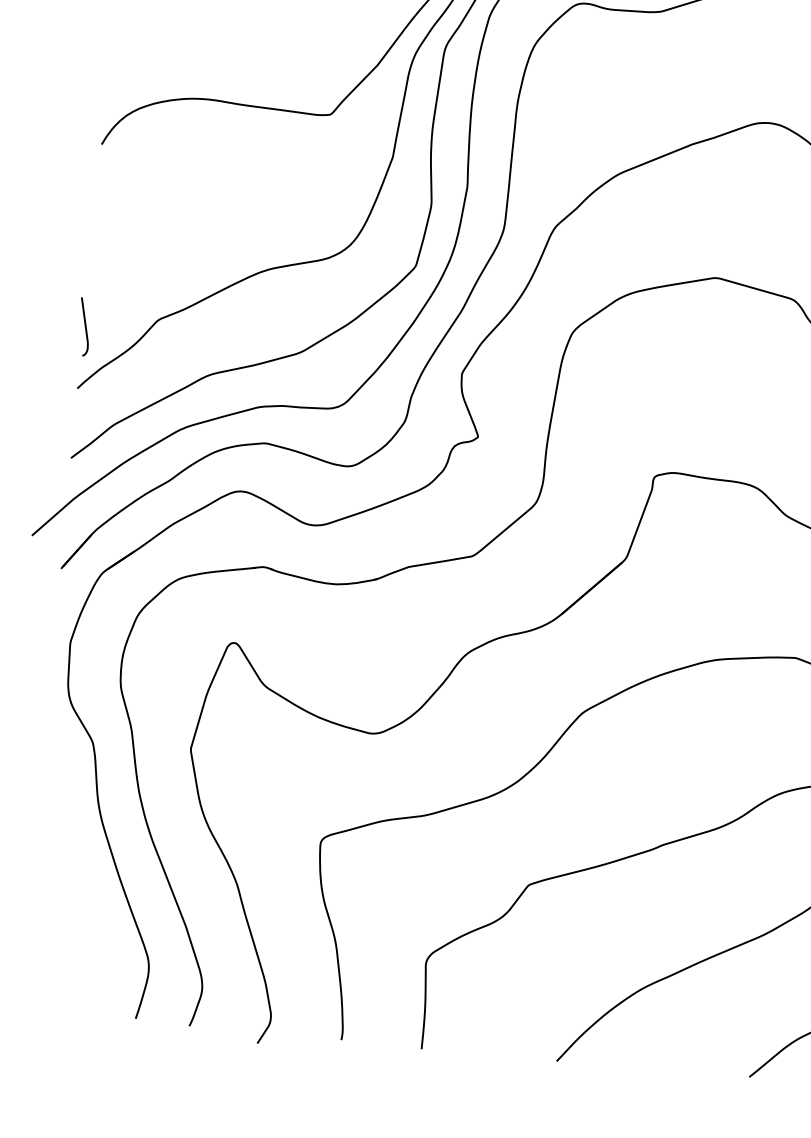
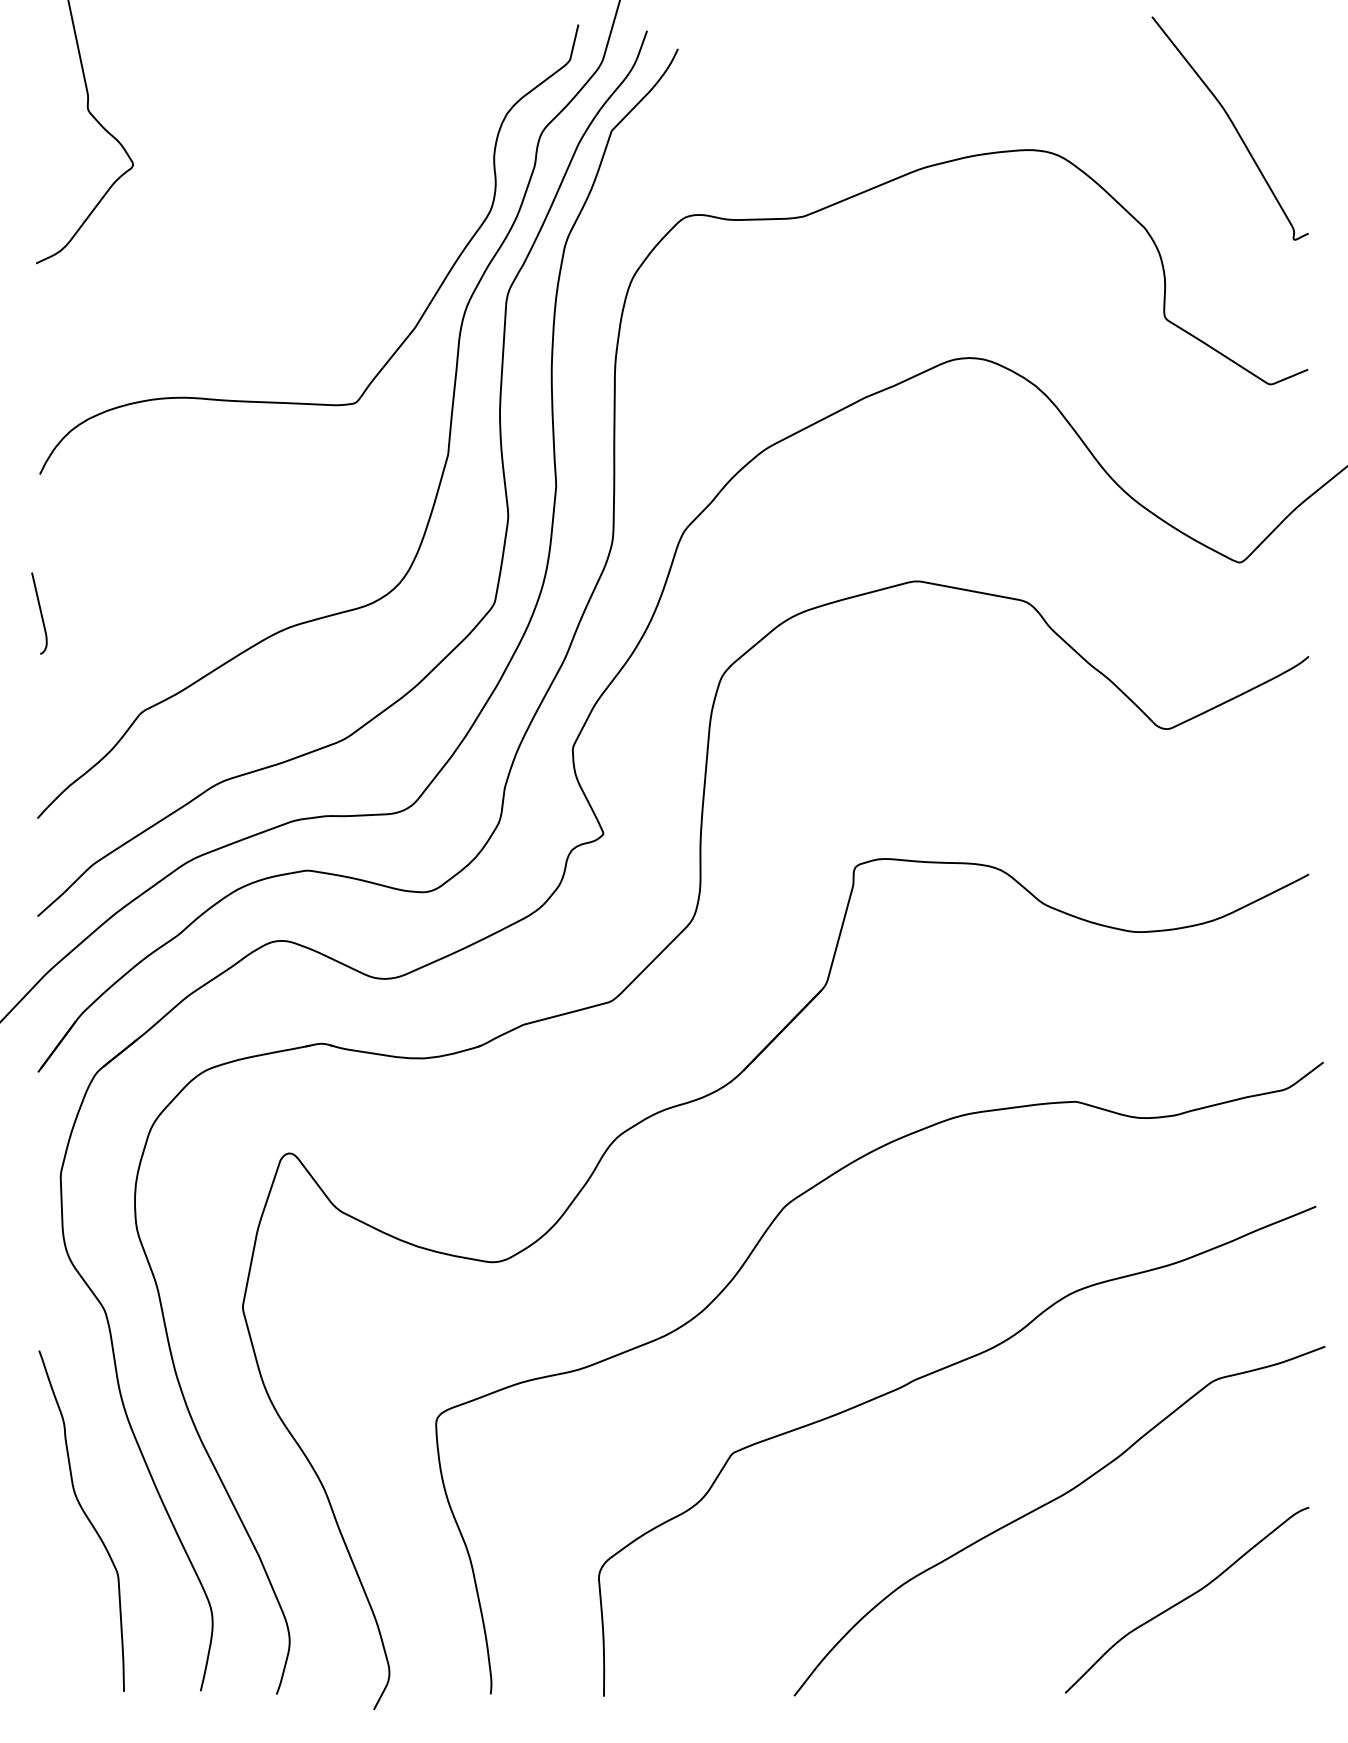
curve: (85, 327) -> (40, 613), moved
curve: (65, 887) -> (85, 1516), added

